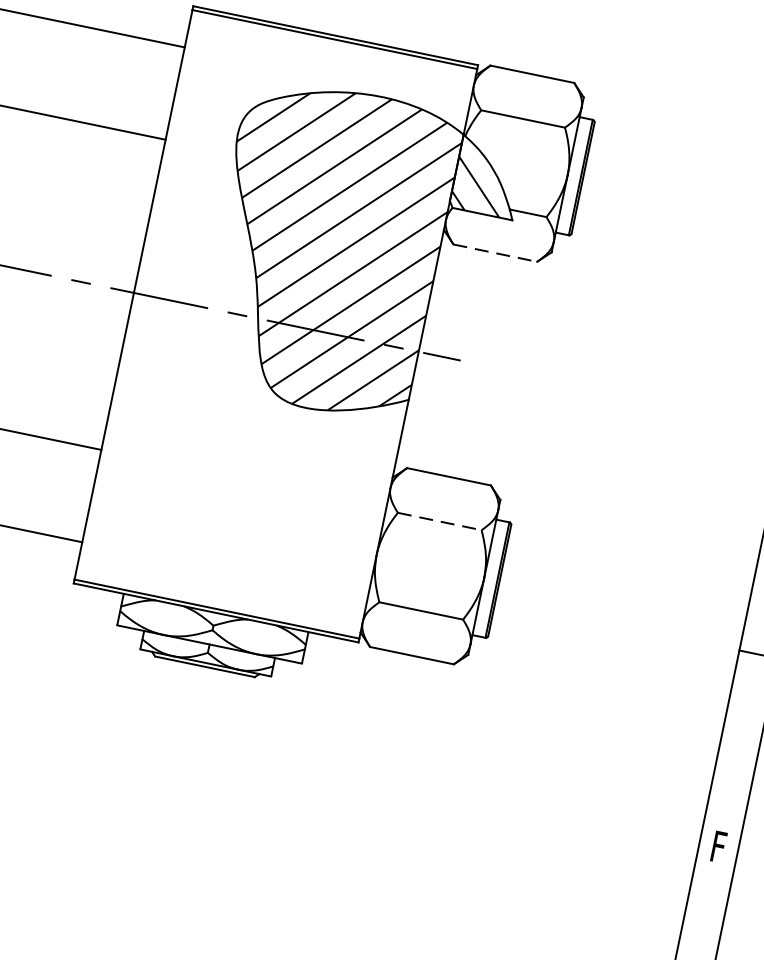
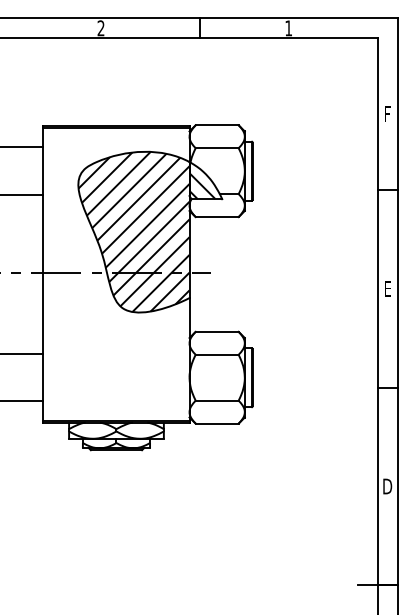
line: (495, 254) -> (217, 217), dashed -> solid
line: (440, 521) -> (217, 354), dashed -> solid
text: (718, 846) -> (387, 486), F -> D

